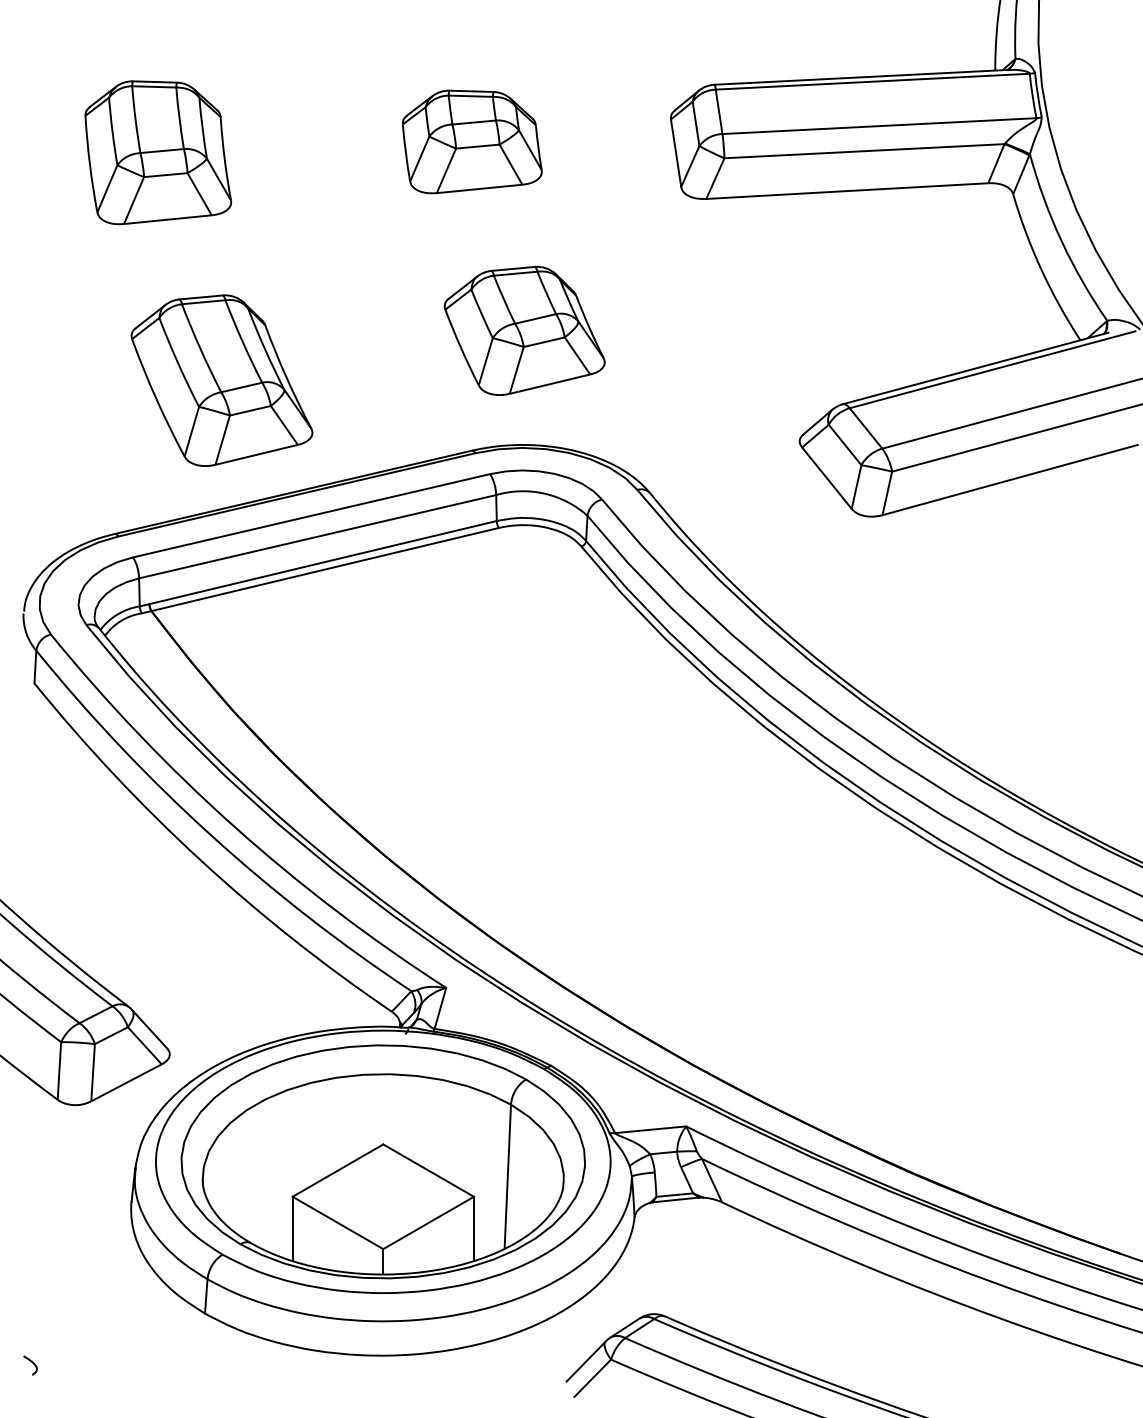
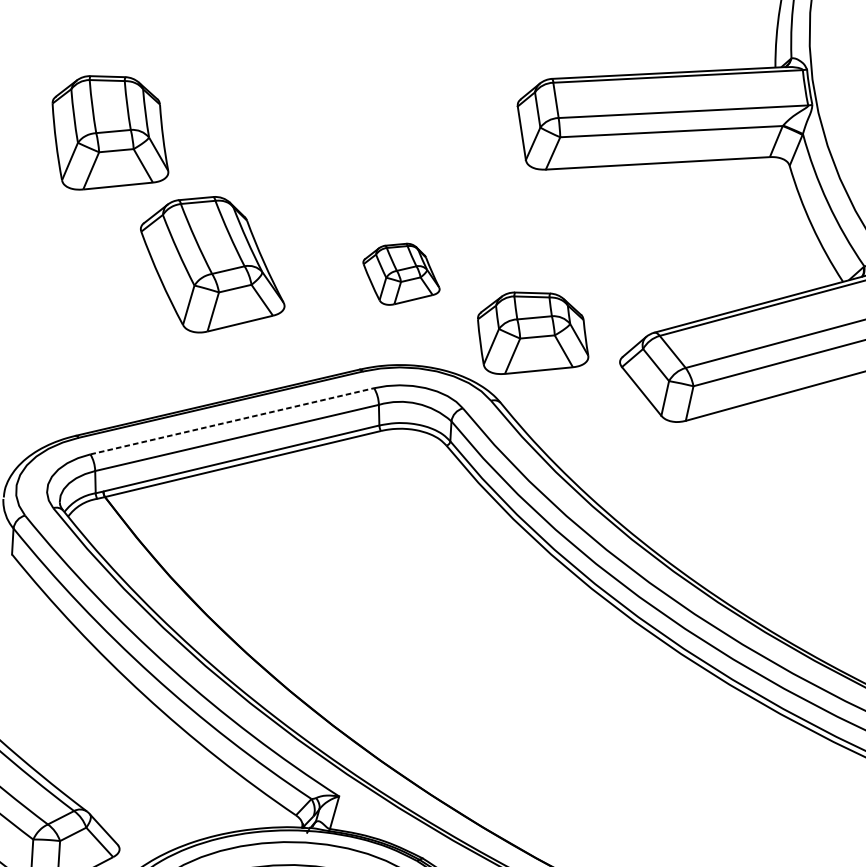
part: (472, 141) -> (533, 332), moved
part: (524, 330) -> (401, 274), size x0.6
part: (221, 380) -> (212, 264), moved
line: (312, 515) -> (232, 421), solid -> dashed

